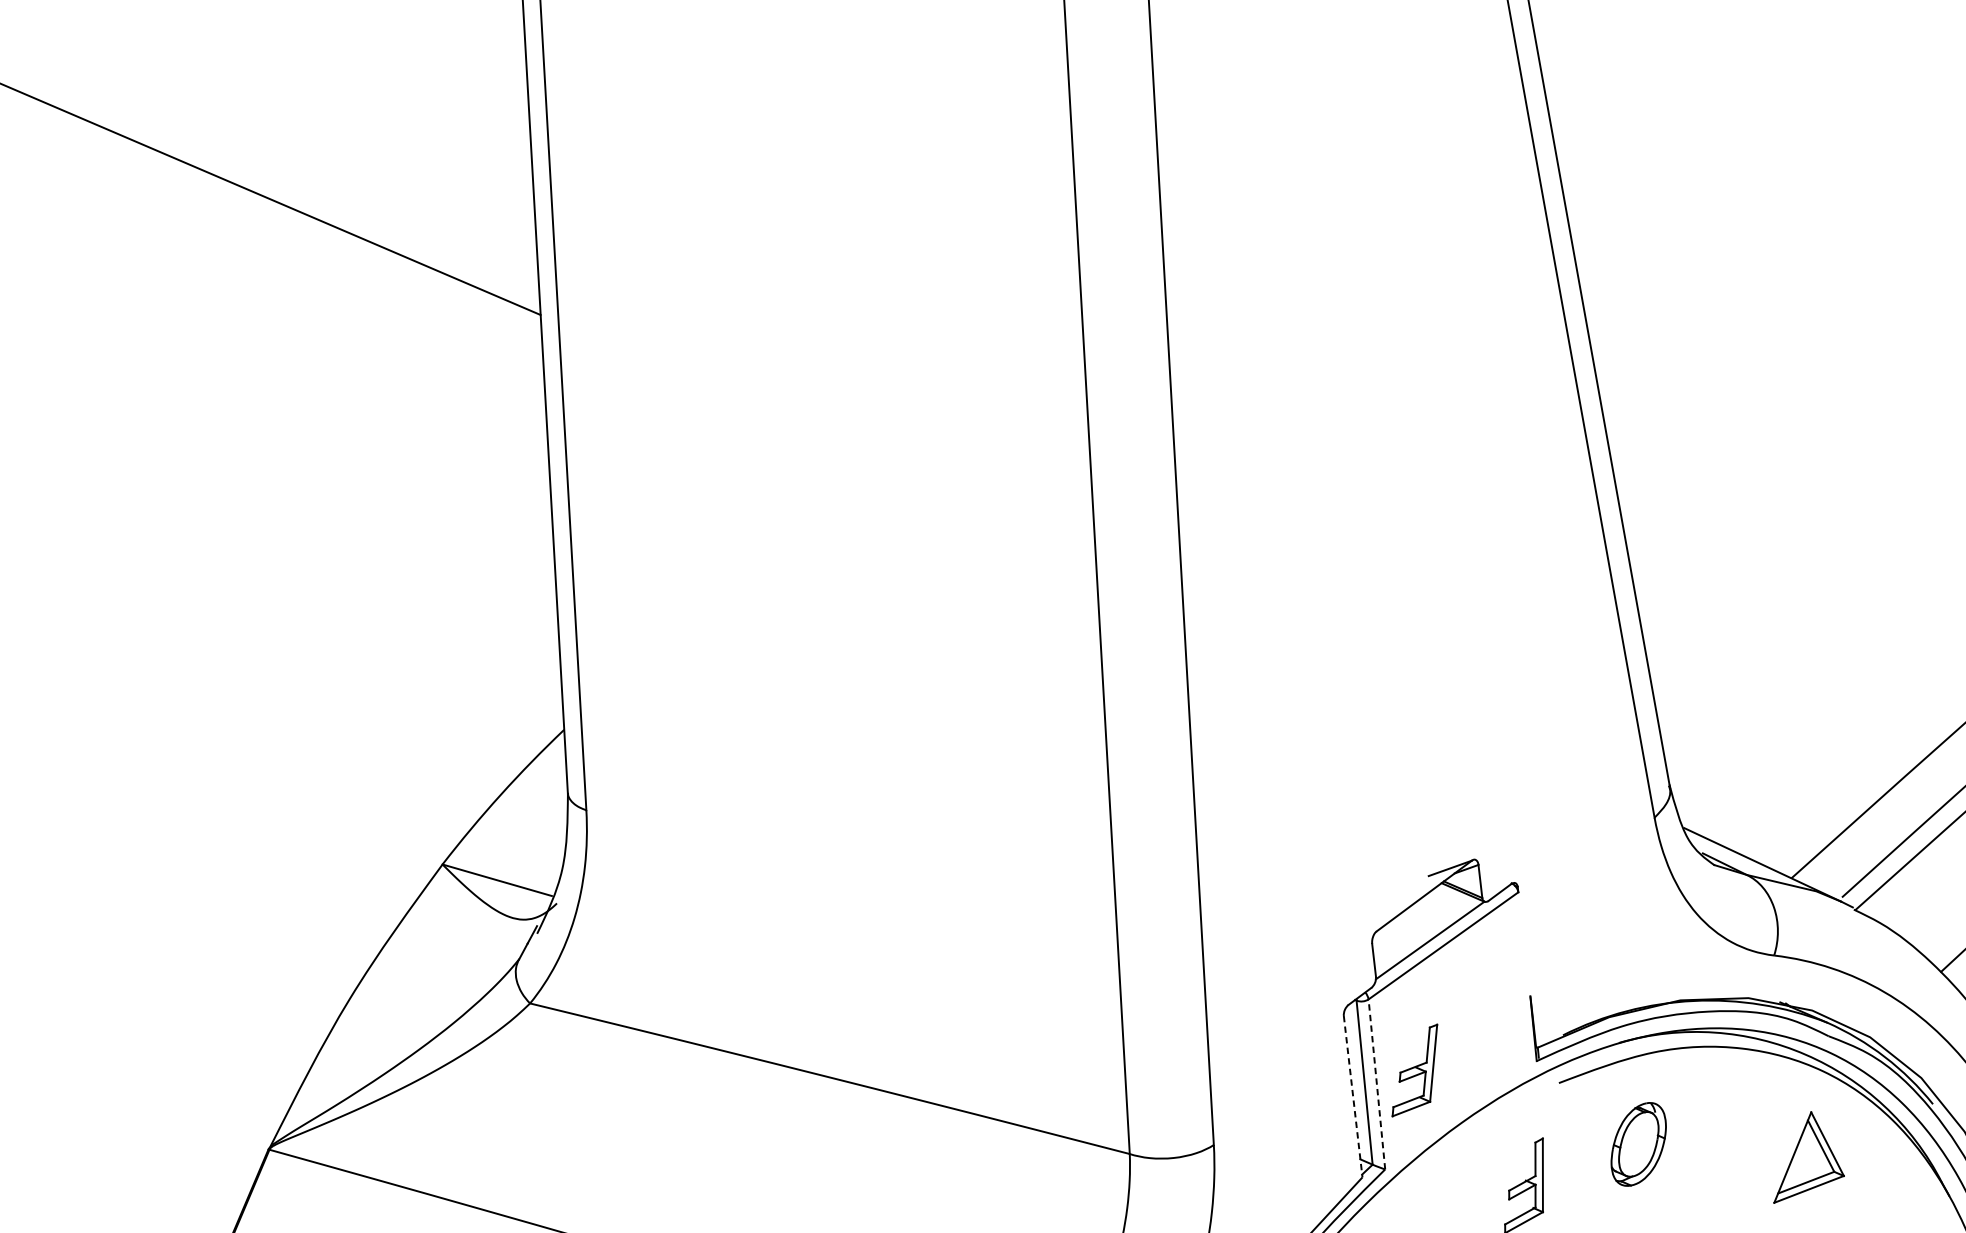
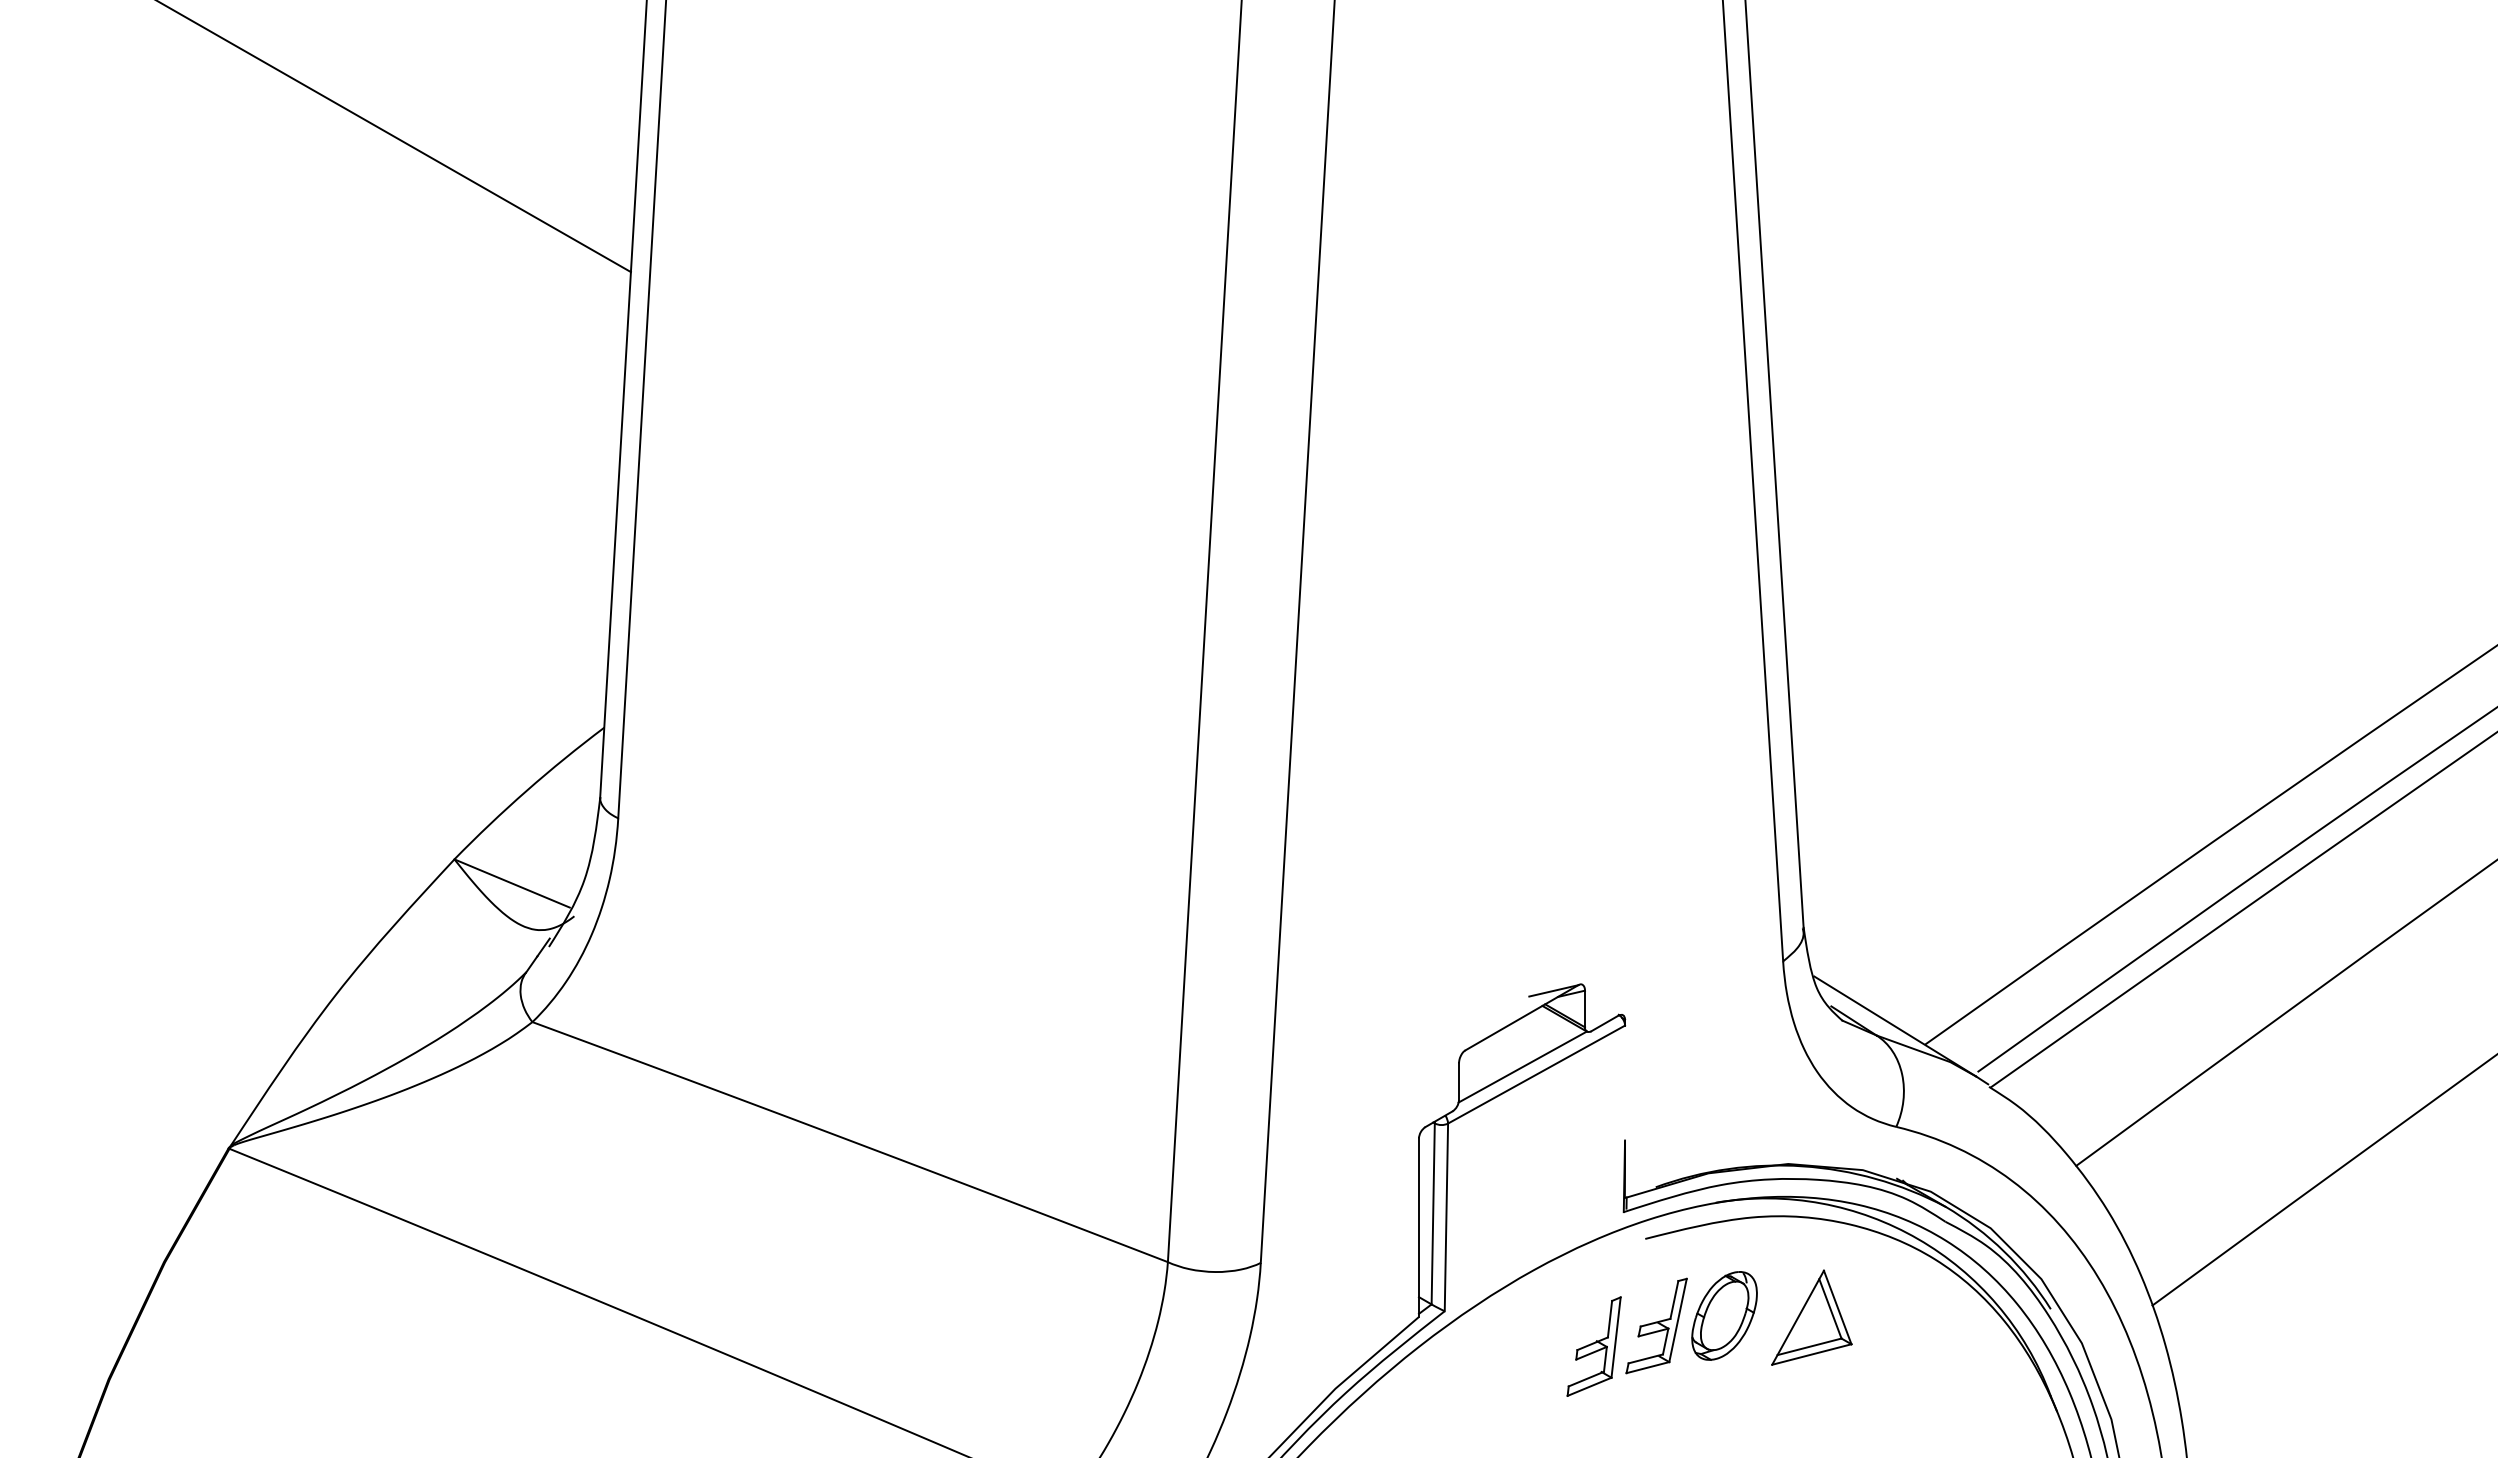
part: (1414, 1070) -> (1656, 1325), moved
line: (1376, 1084) -> (1446, 1217), dashed -> solid
line: (1352, 1097) -> (1418, 1228), dashed -> solid
part: (1804, 1155) -> (1811, 1317), moved

